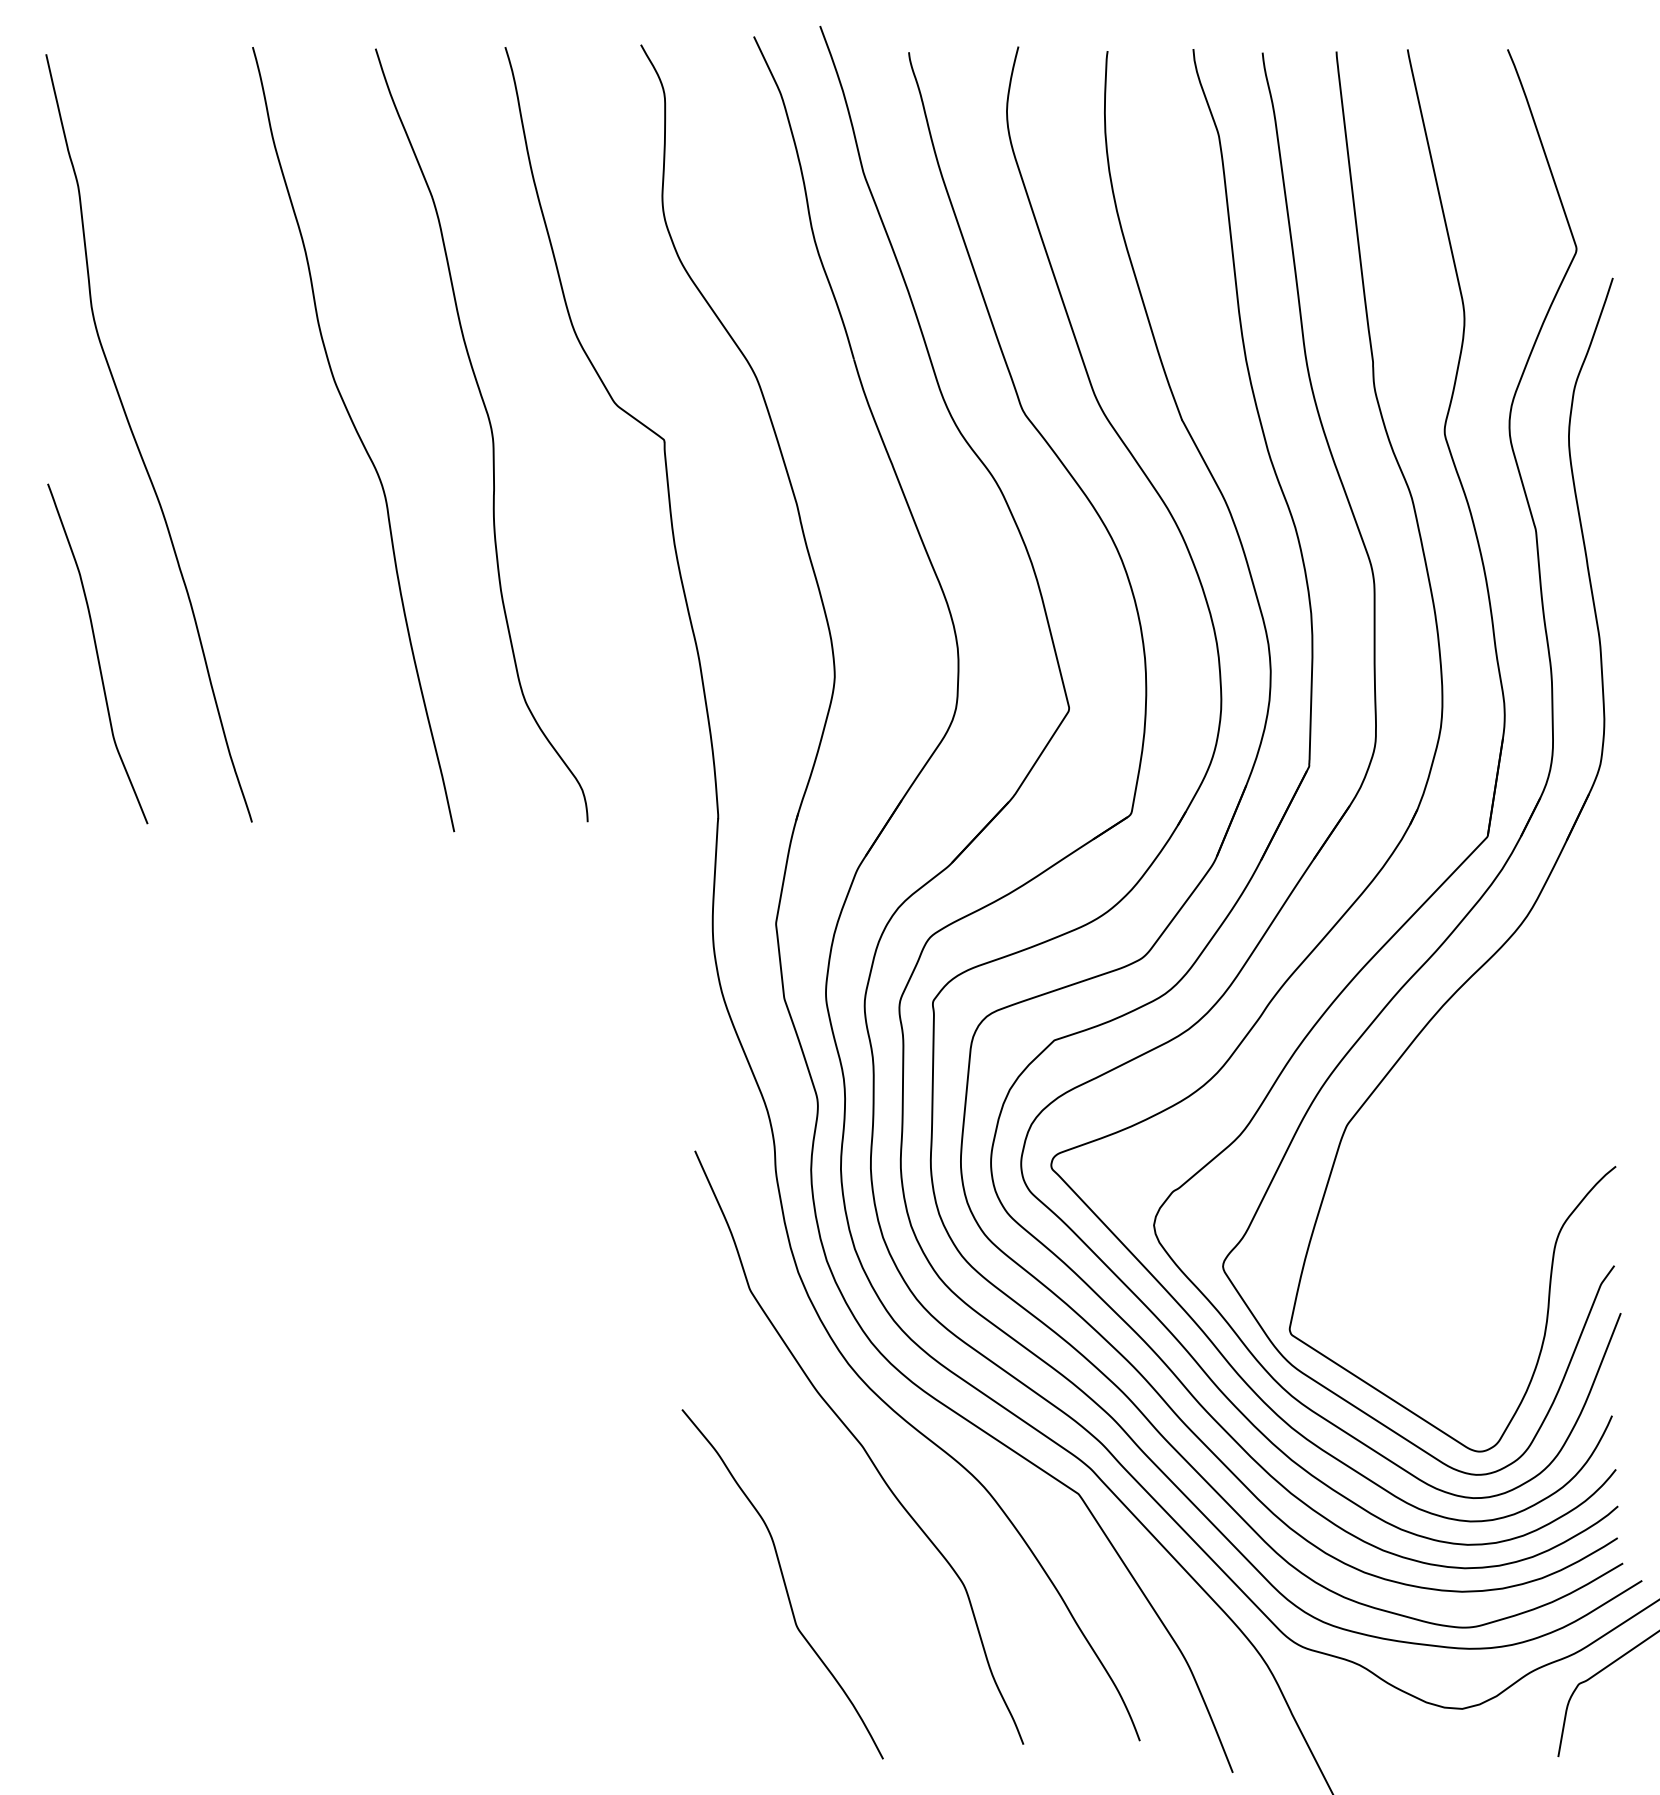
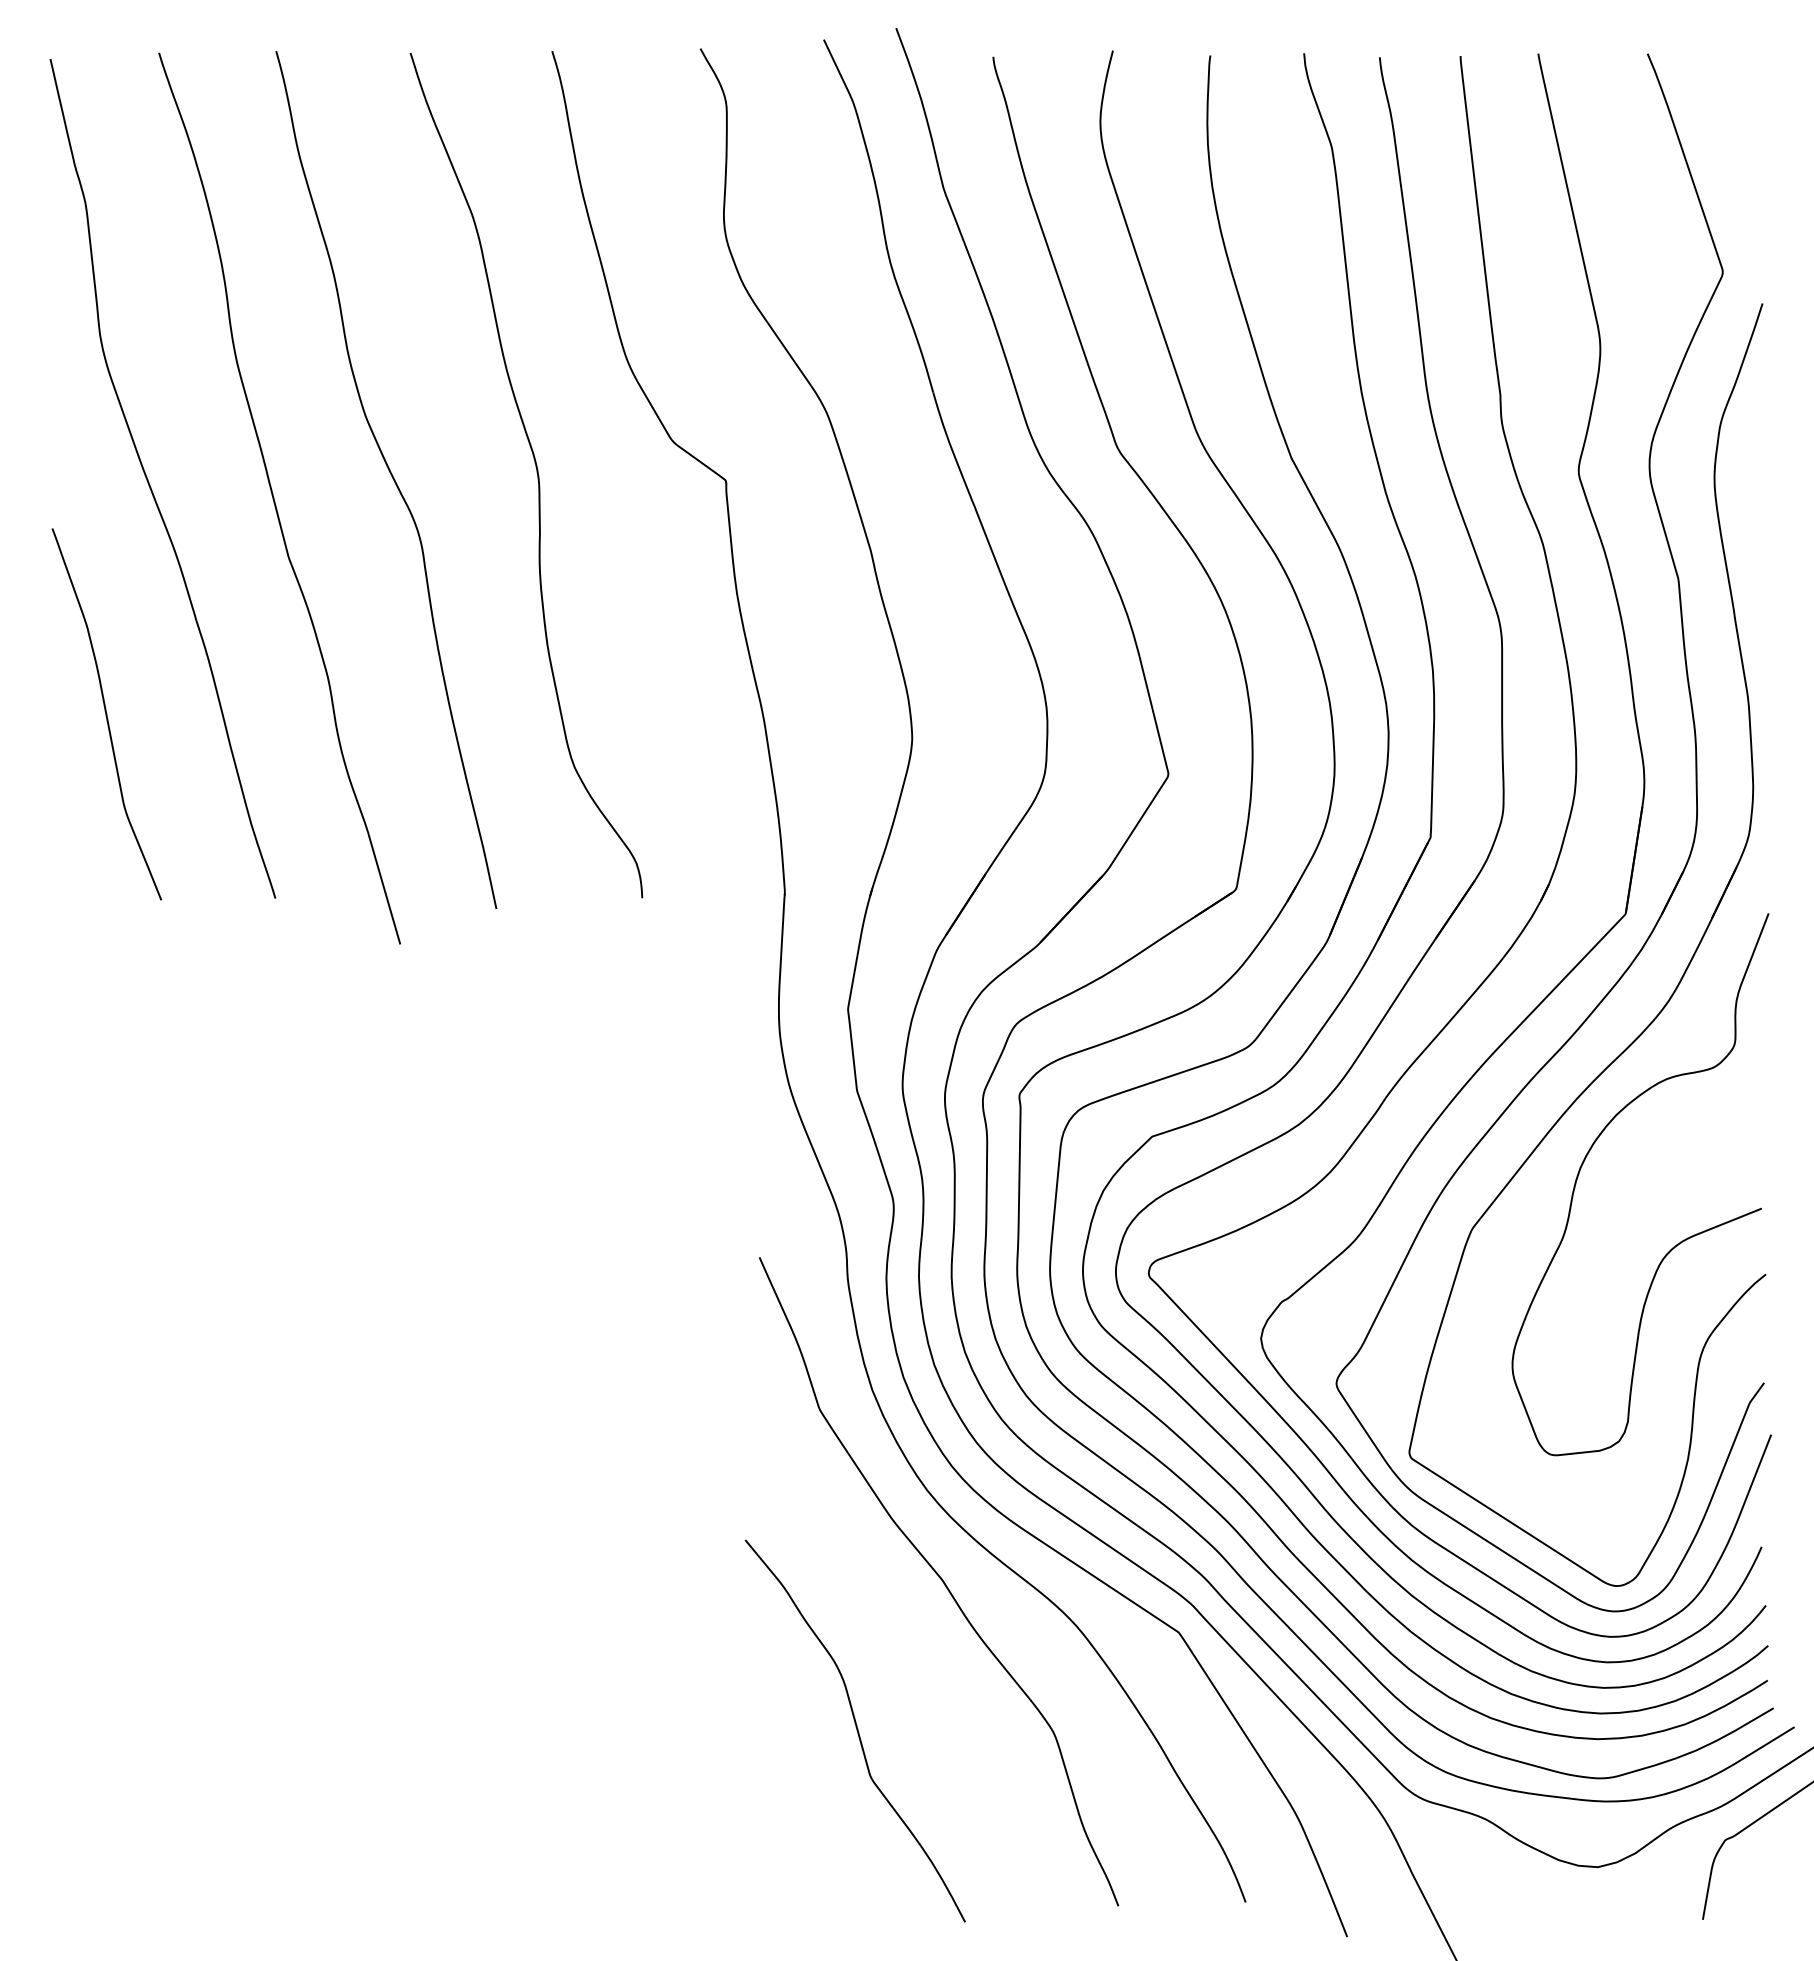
curve: (251, 456) -> (274, 498), added
curve: (1451, 1060) -> (1586, 1158), added

